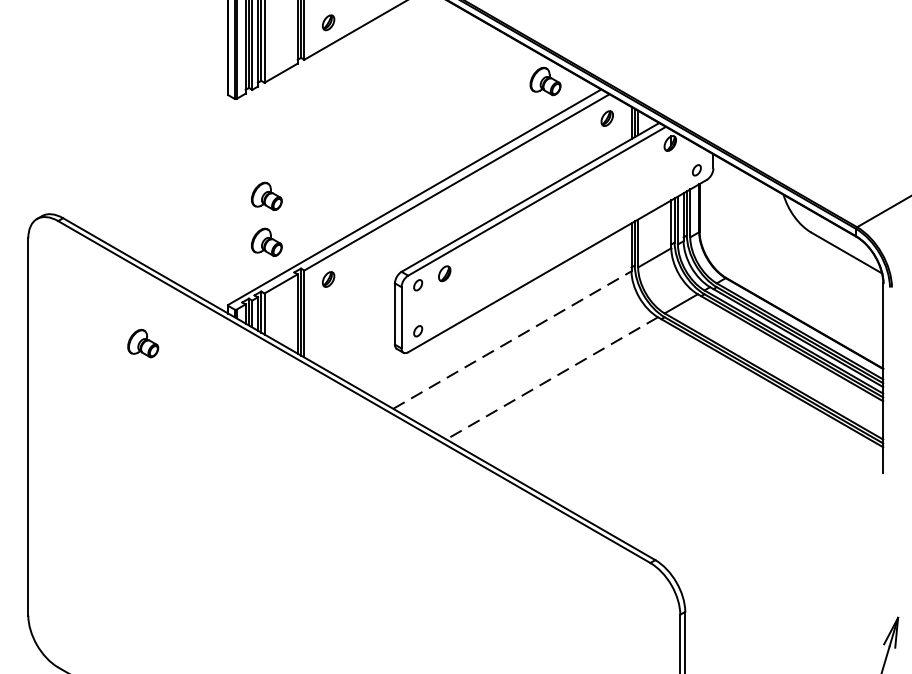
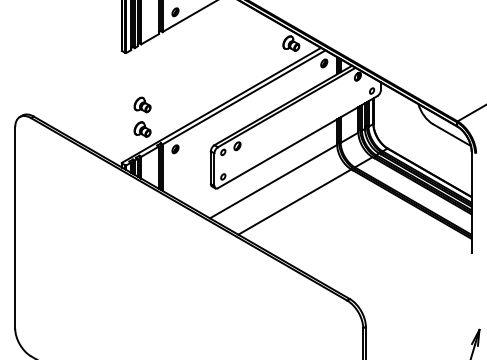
line: (514, 339) -> (274, 181), dashed -> solid
part: (143, 343) -> (76, 183), removed
line: (551, 379) -> (294, 202), dashed -> solid

